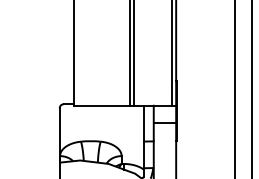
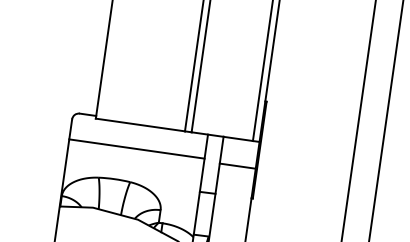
line: (101, 120) -> (136, 148), added

